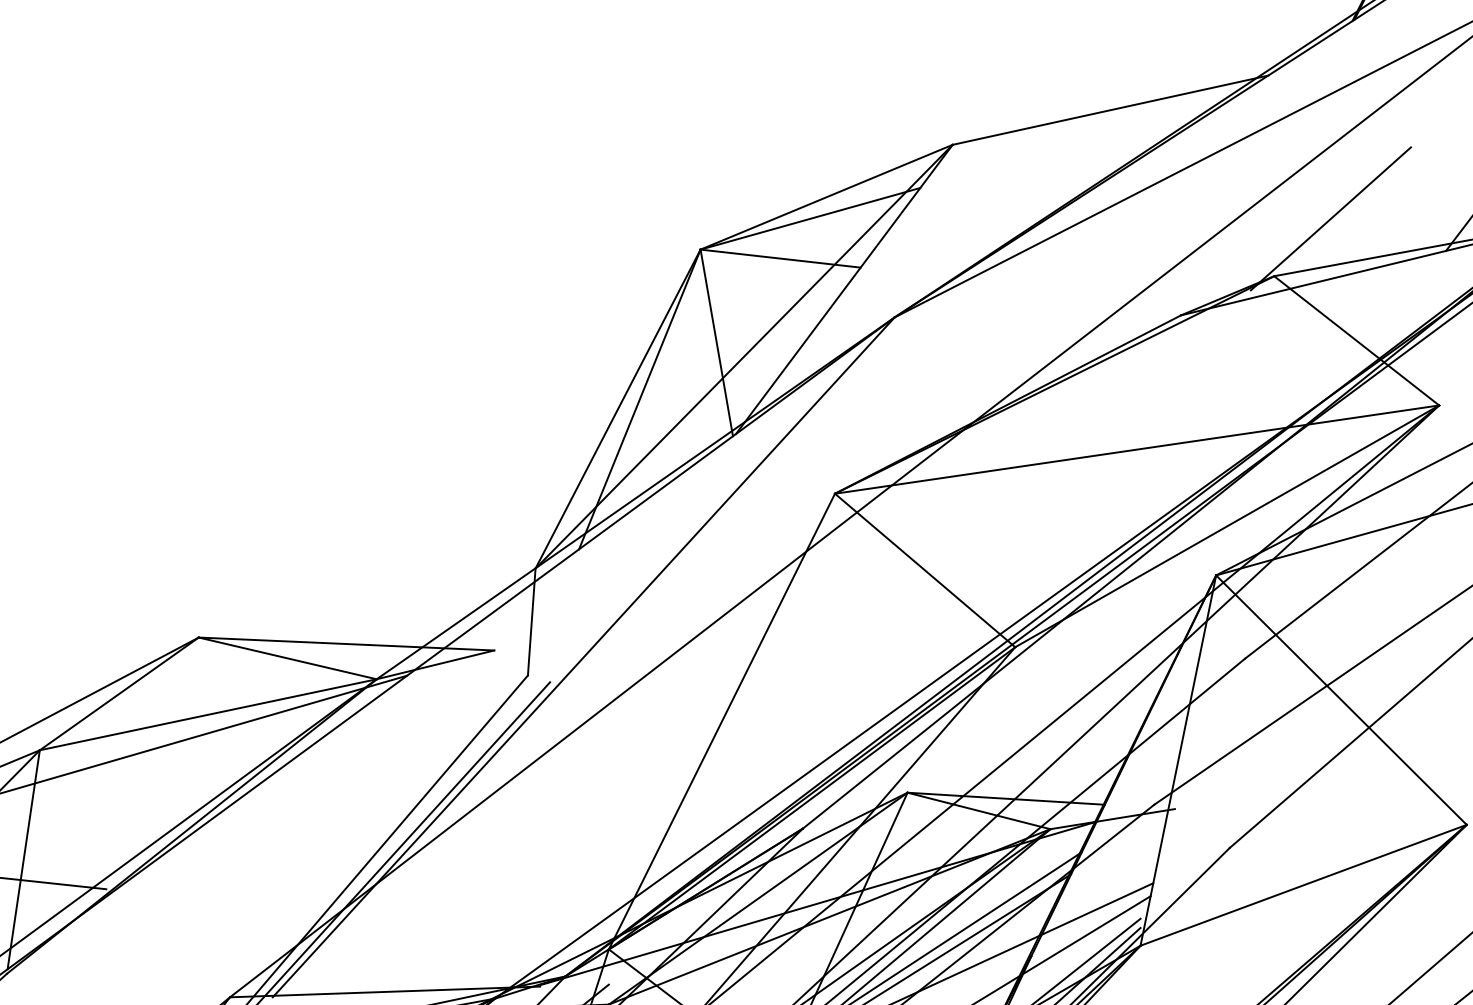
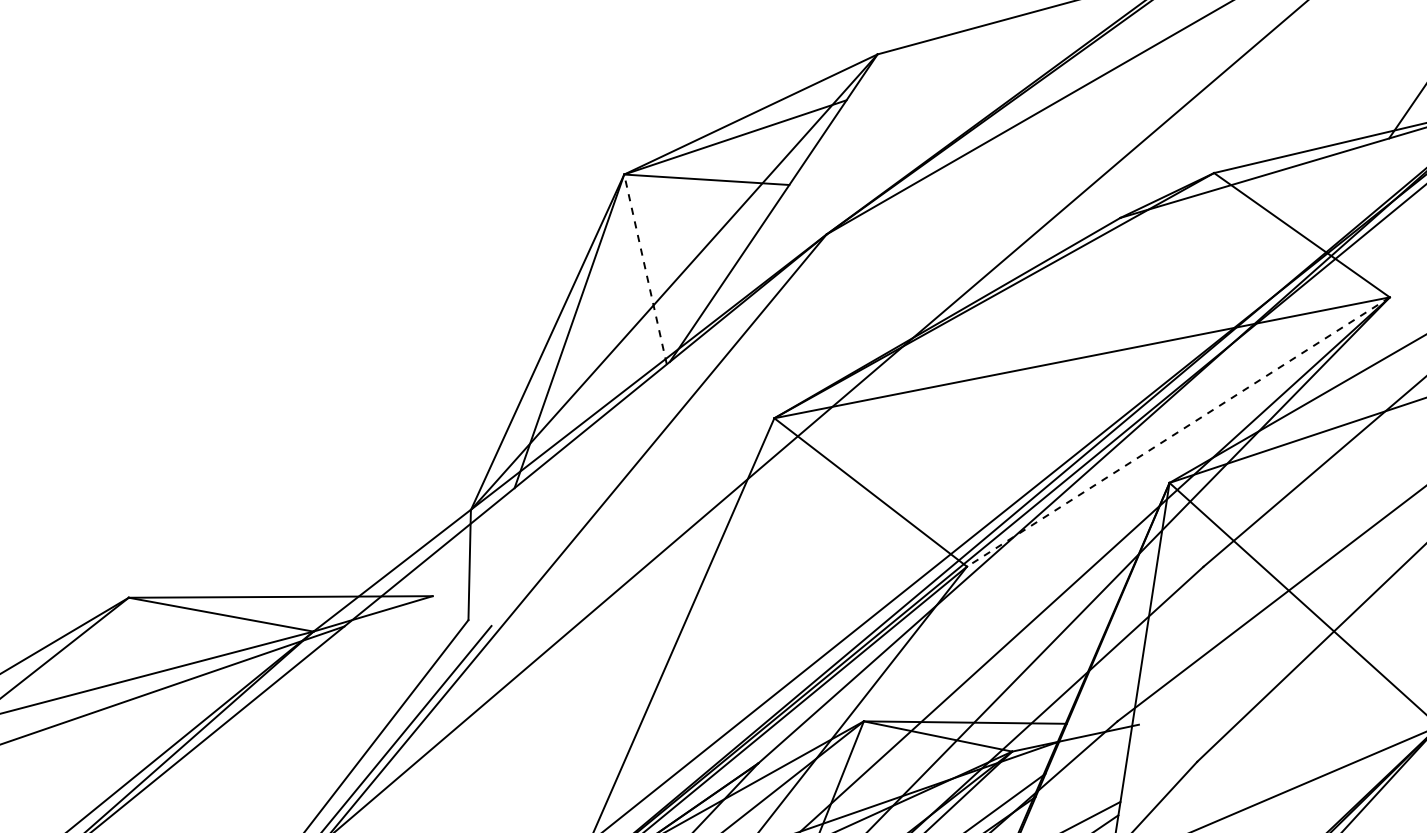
line: (1330, 218) -> (1268, 111), removed
line: (716, 342) -> (645, 269), solid -> dashed
line: (1226, 526) -> (1177, 432), solid -> dashed

